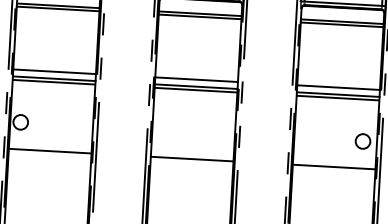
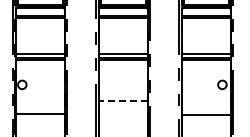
line: (50, 150) -> (40, 113), moved
line: (190, 158) -> (122, 100), solid -> dashed
line: (334, 166) -> (206, 114), moved

